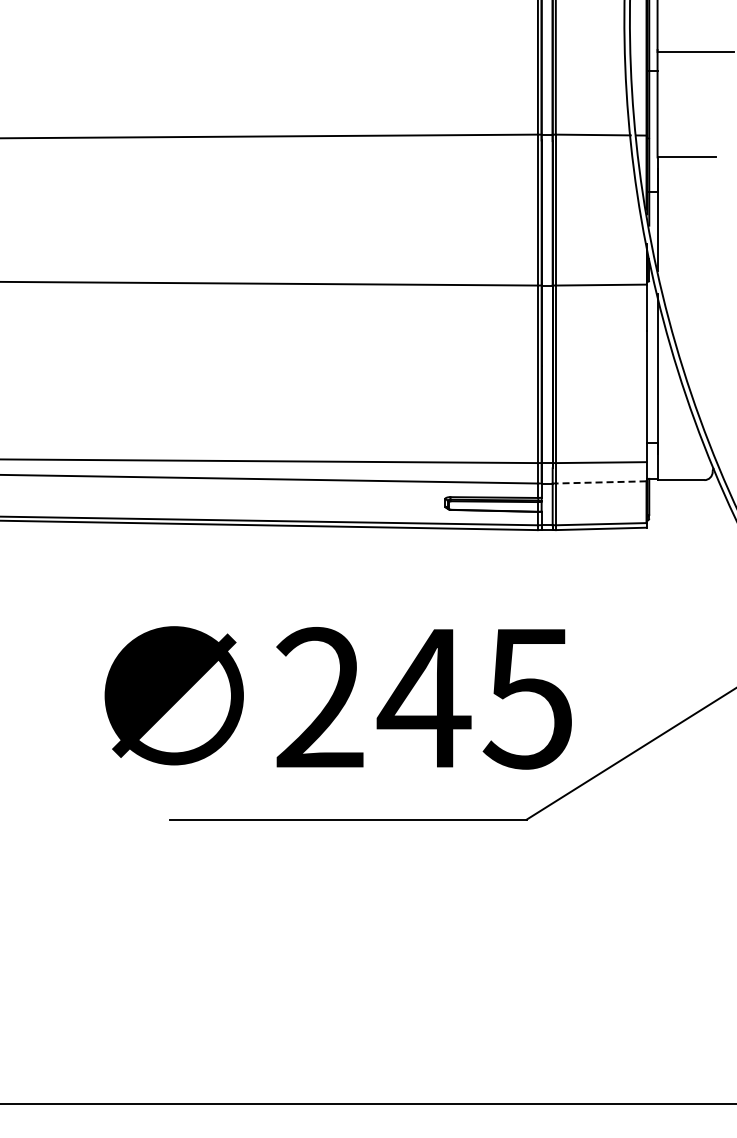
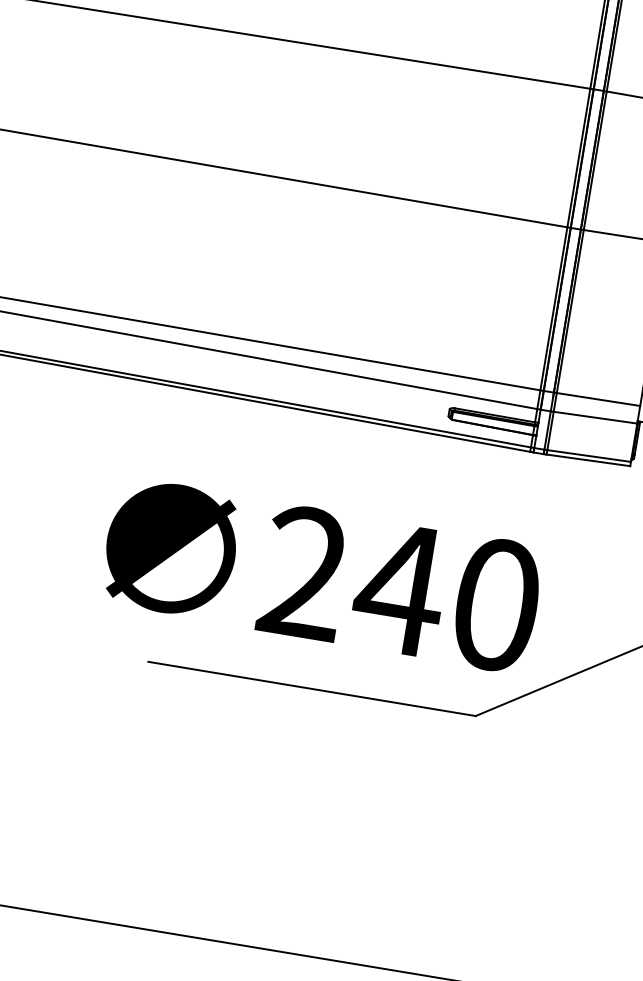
line: (600, 482) -> (594, 417), dashed -> solid
text: (527, 698) -> (495, 604), 245 -> 240

